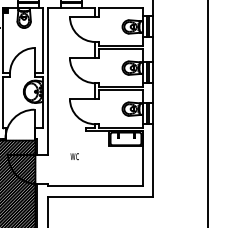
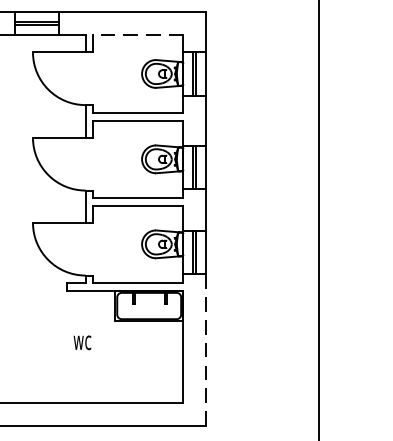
line: (120, 8) -> (137, 35), solid -> dashed
text: (74, 156) -> (81, 342), moved
line: (153, 160) -> (206, 350), solid -> dashed

